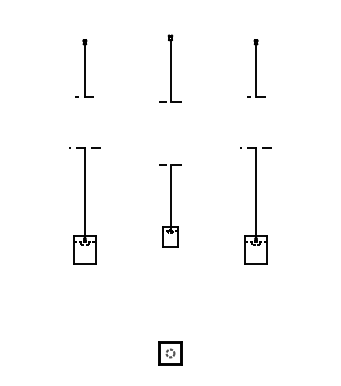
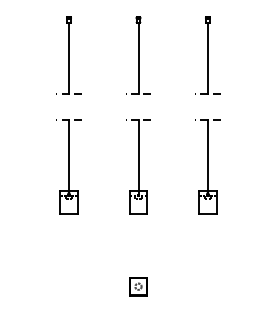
part: (84, 68) -> (68, 55), size x1.67
part: (170, 68) -> (138, 55), size x1.43
part: (255, 68) -> (207, 55), size x1.67
part: (170, 205) -> (138, 166), size x1.43

